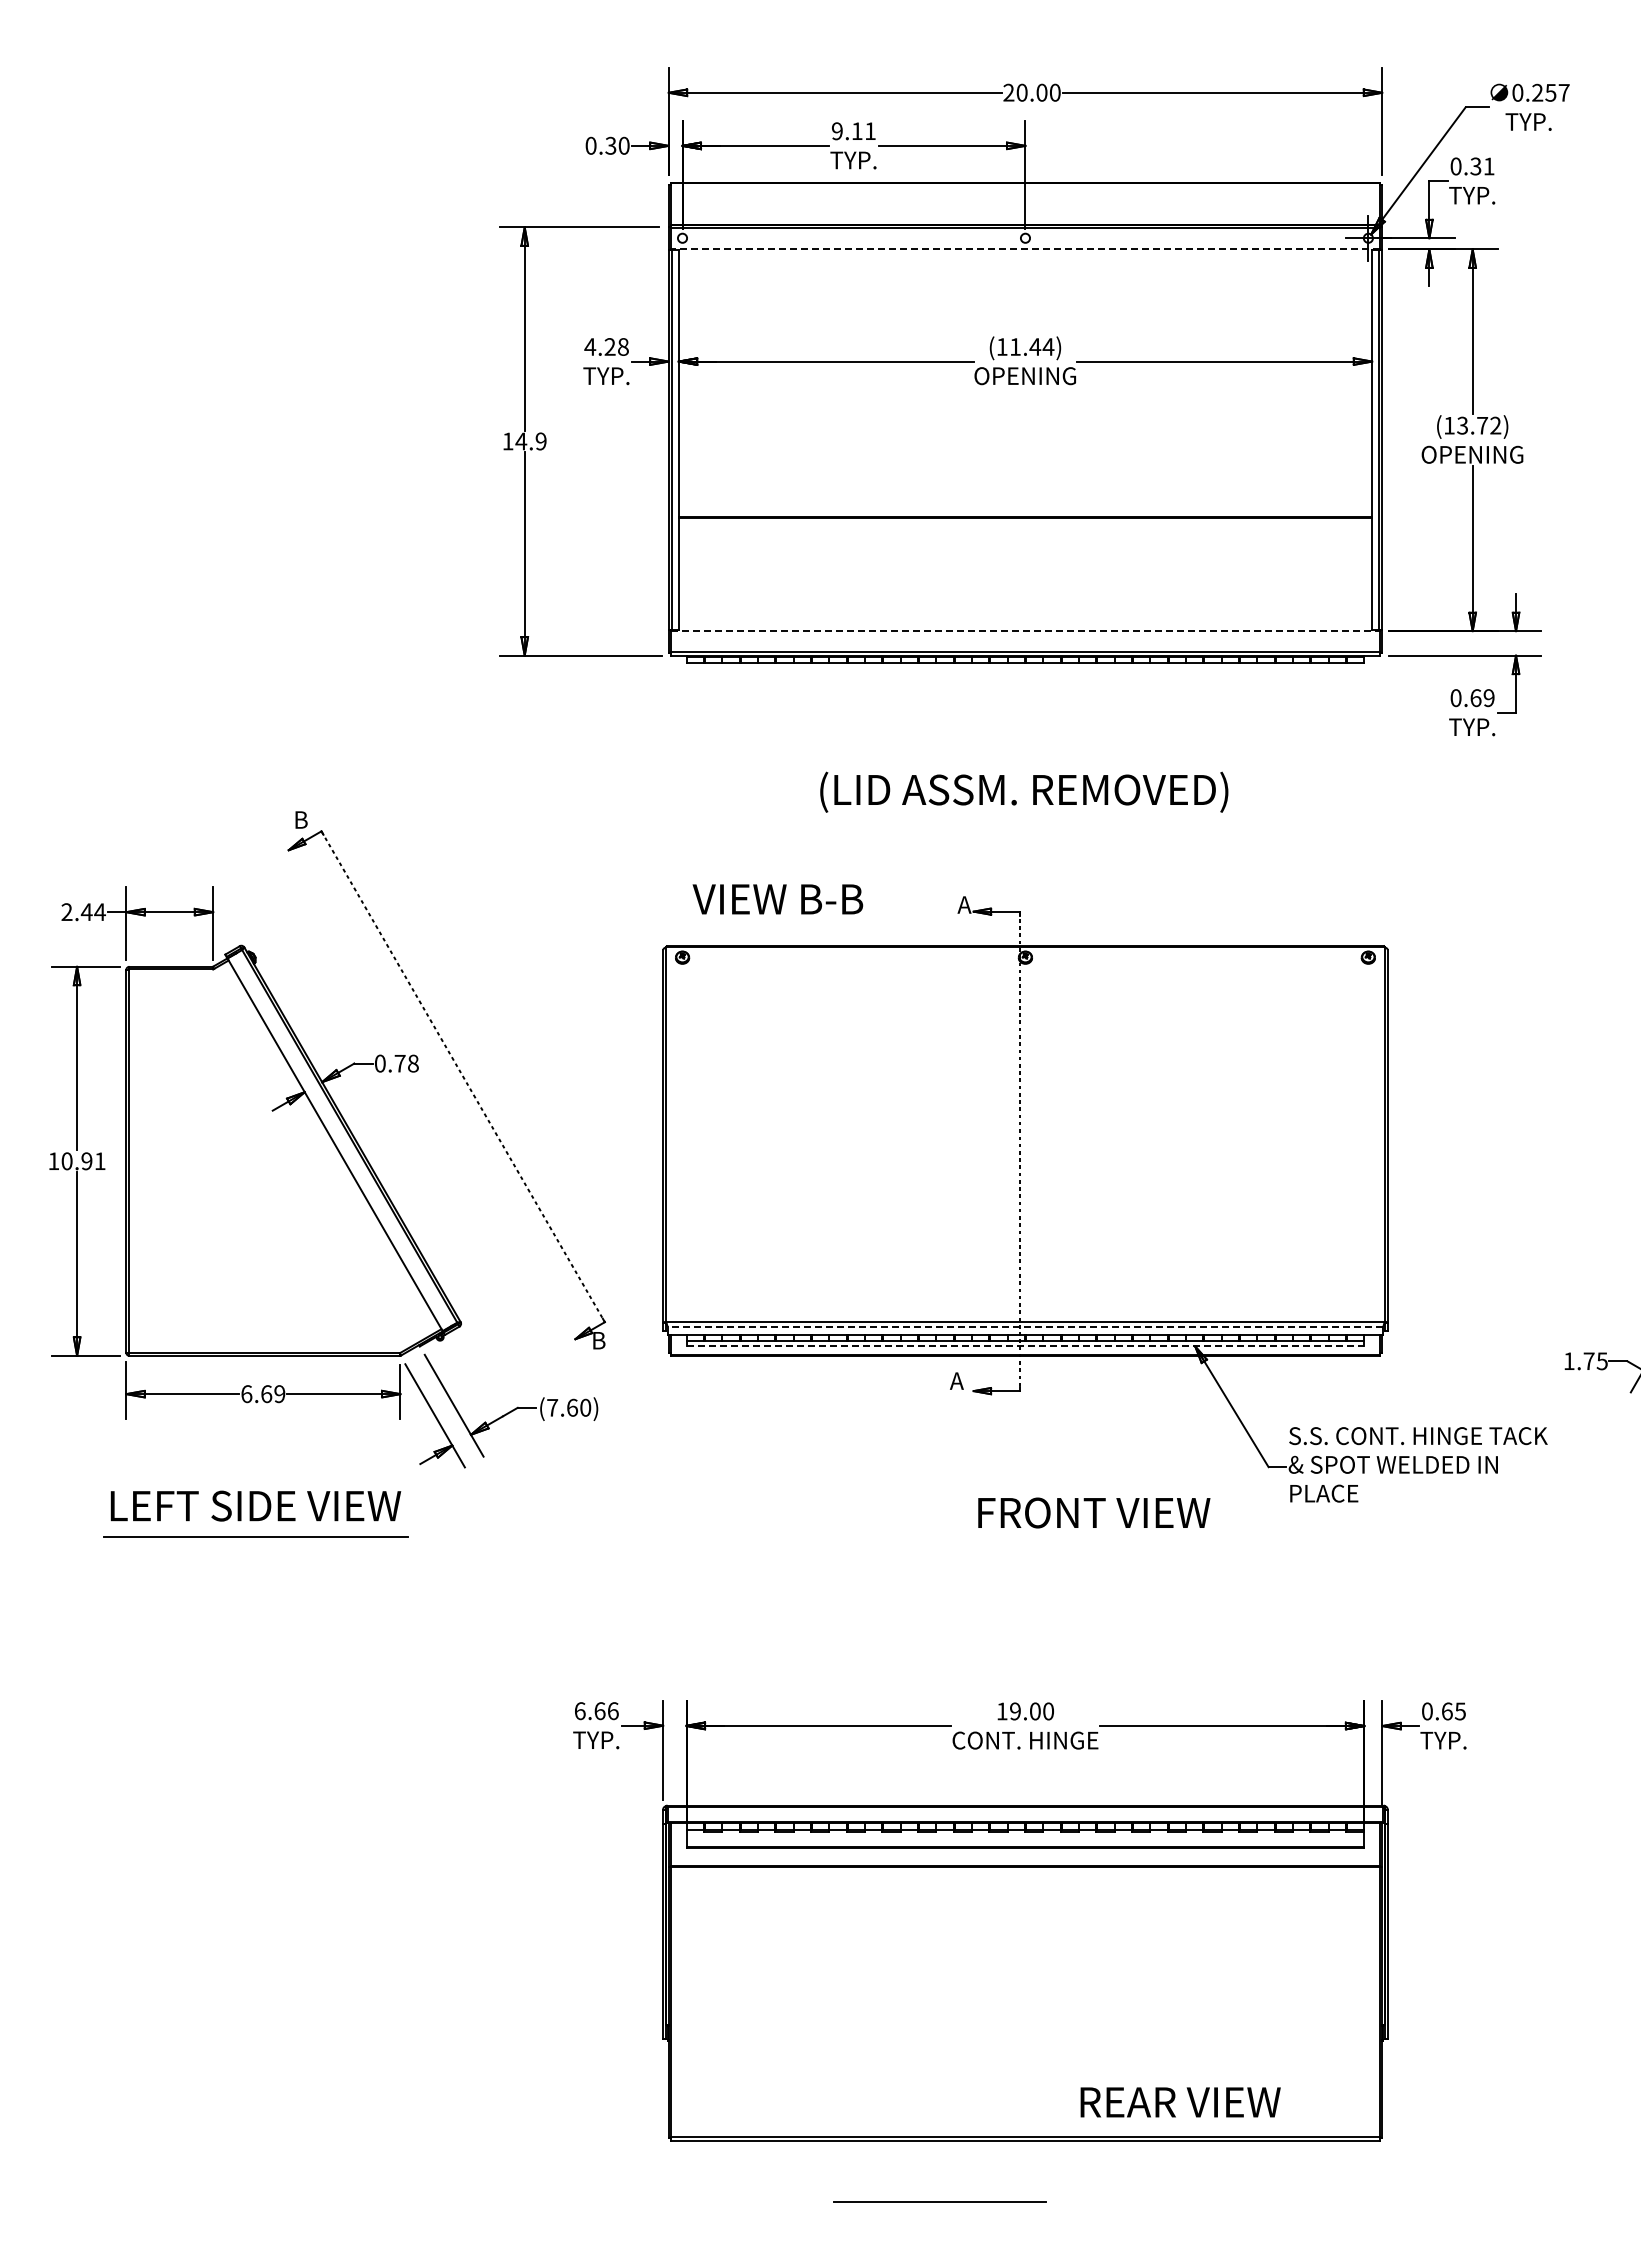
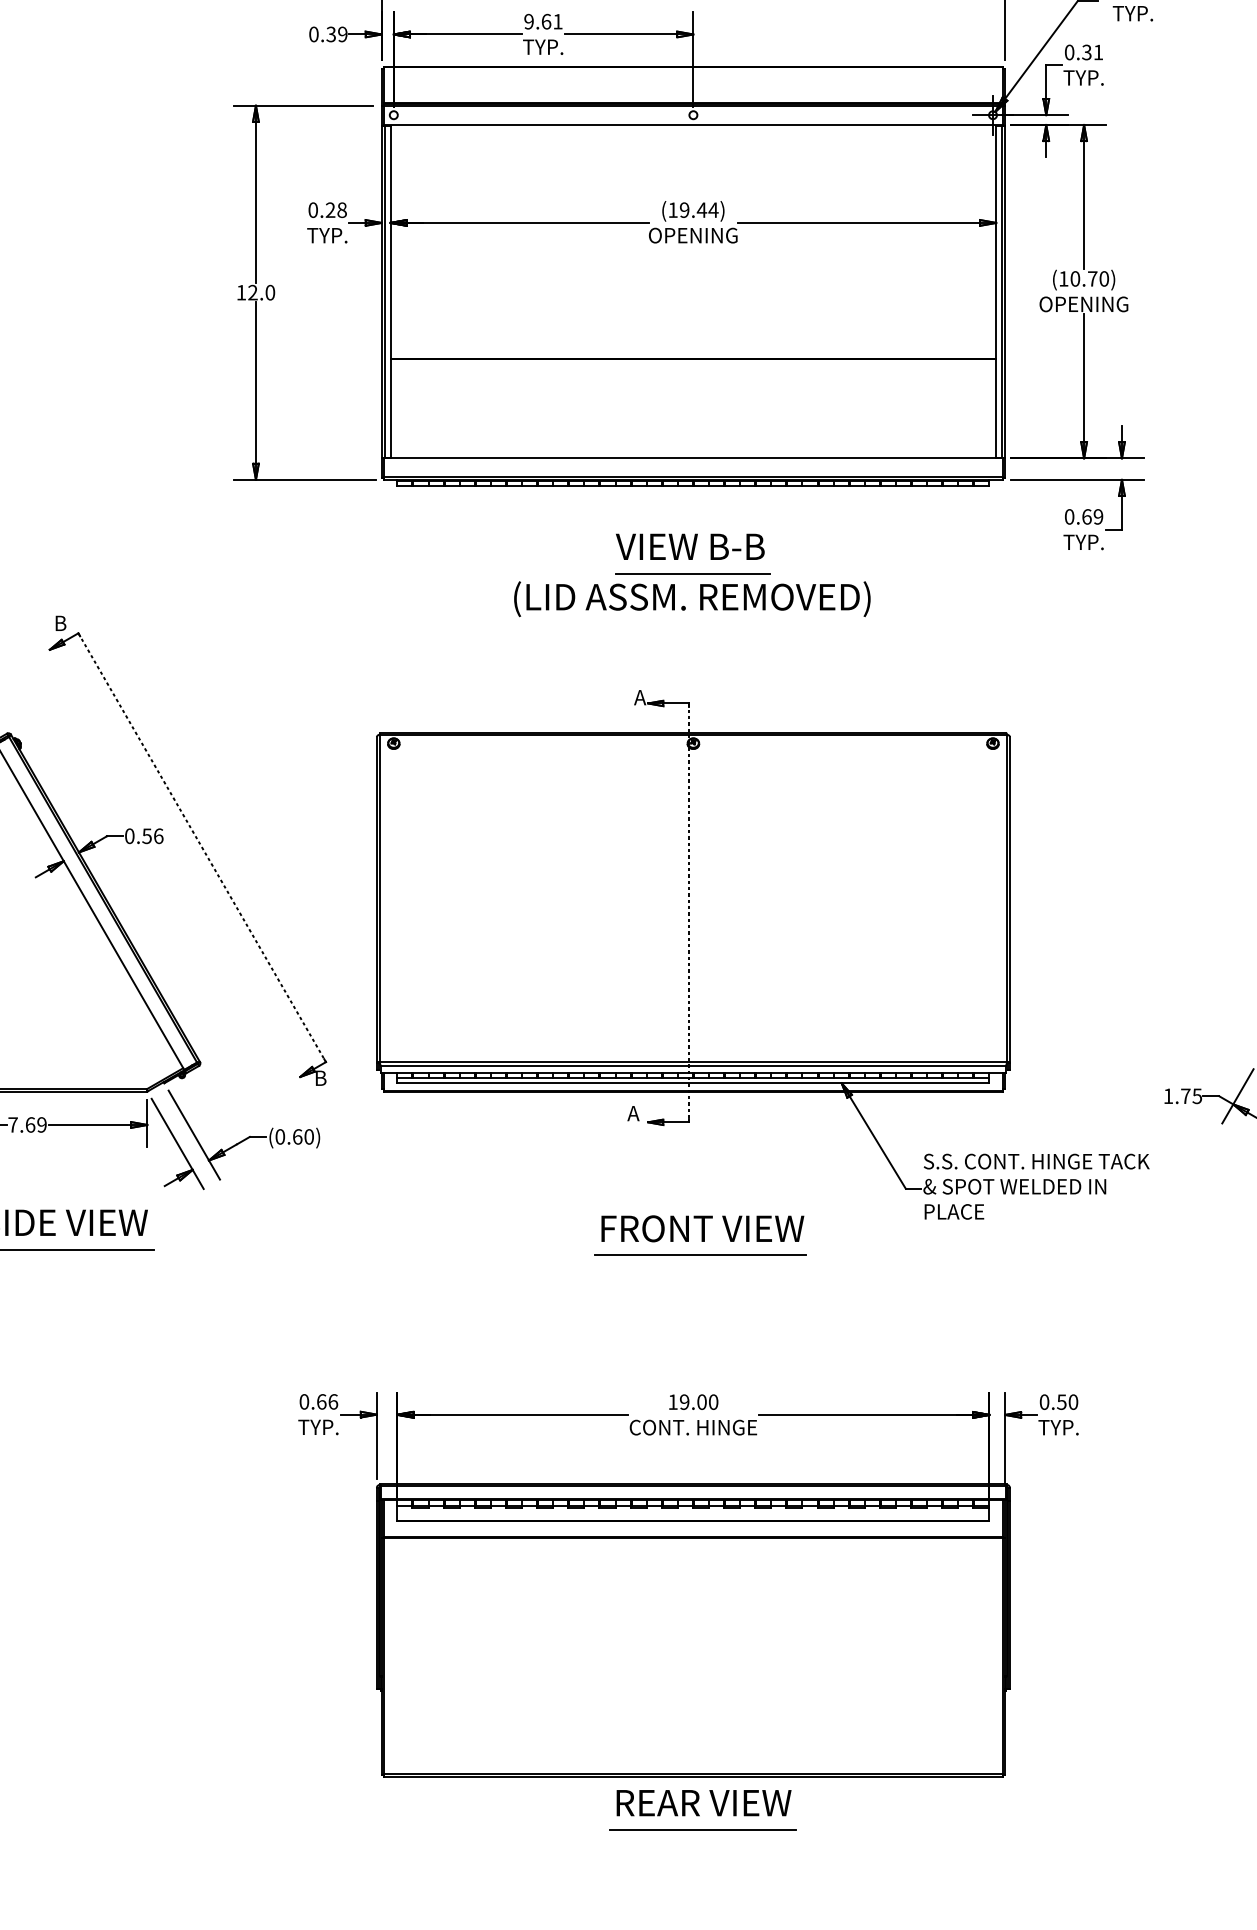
text: (857, 131) -> (546, 21), 9.11 -> 9.61
text: (623, 145) -> (342, 34), 0.30 -> 0.39
line: (1024, 249) -> (692, 125), dashed -> solid
text: (590, 346) -> (313, 209), 4.28 -> 0.28
text: (1015, 346) -> (684, 209), (11.44) -> (19.44)
text: (1479, 425) -> (1090, 278), (13.72) -> (10.70)
text: (530, 441) -> (261, 292), 14.9 -> 12.0
line: (1025, 631) -> (693, 458), dashed -> solid
line: (1024, 763) -> (692, 574), added
text: (777, 899) -> (689, 546), moved
text: (406, 1063) -> (152, 836), 0.78 -> 0.56
line: (1025, 1326) -> (693, 1065), dashed -> solid
line: (1025, 1346) -> (693, 1083), dashed -> solid
text: (246, 1394) -> (12, 1125), 6.69 -> 7.69
text: (552, 1407) -> (280, 1136), (7.60) -> (0.60)
text: (1094, 1512) -> (703, 1228), moved
line: (1033, 1543) -> (700, 1255), added
text: (579, 1710) -> (303, 1401), 6.66 -> 0.66
text: (1453, 1711) -> (1067, 1402), 0.65 -> 0.50
text: (1180, 2102) -> (703, 1803), moved
line: (939, 2201) -> (703, 1830), moved

